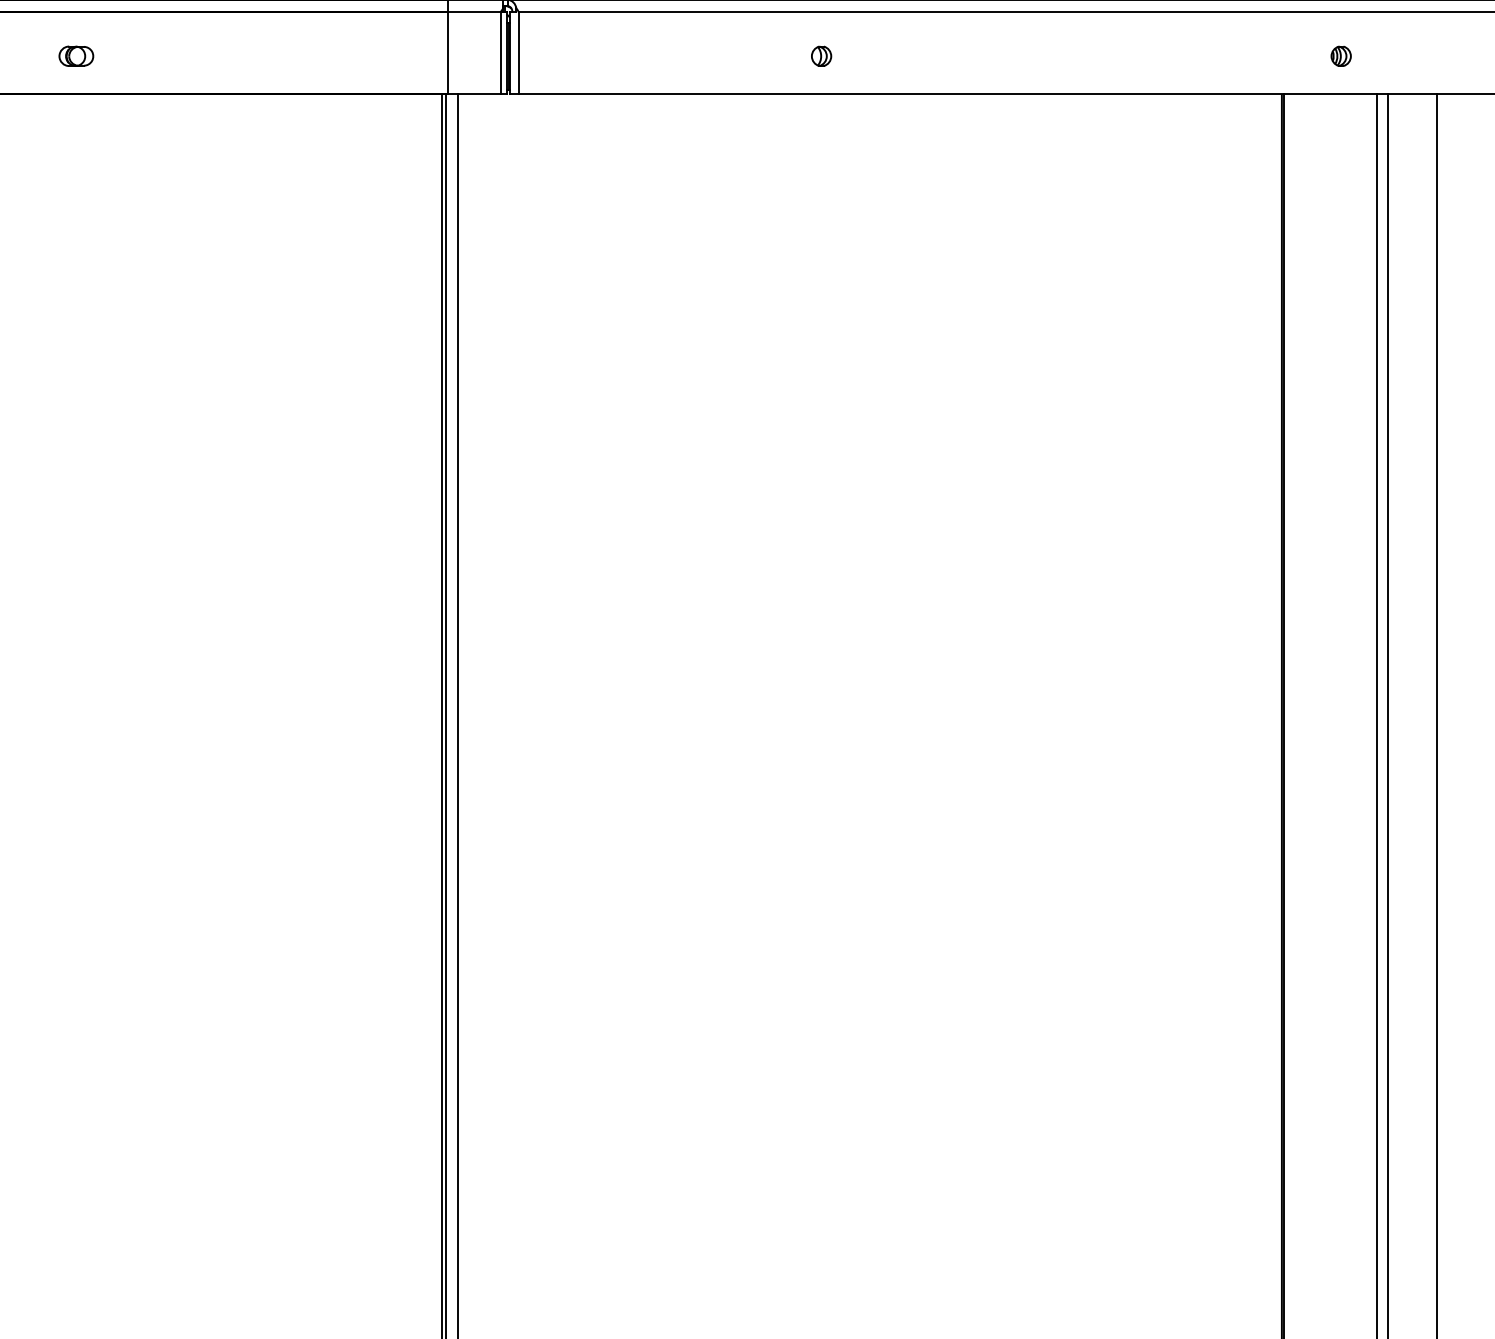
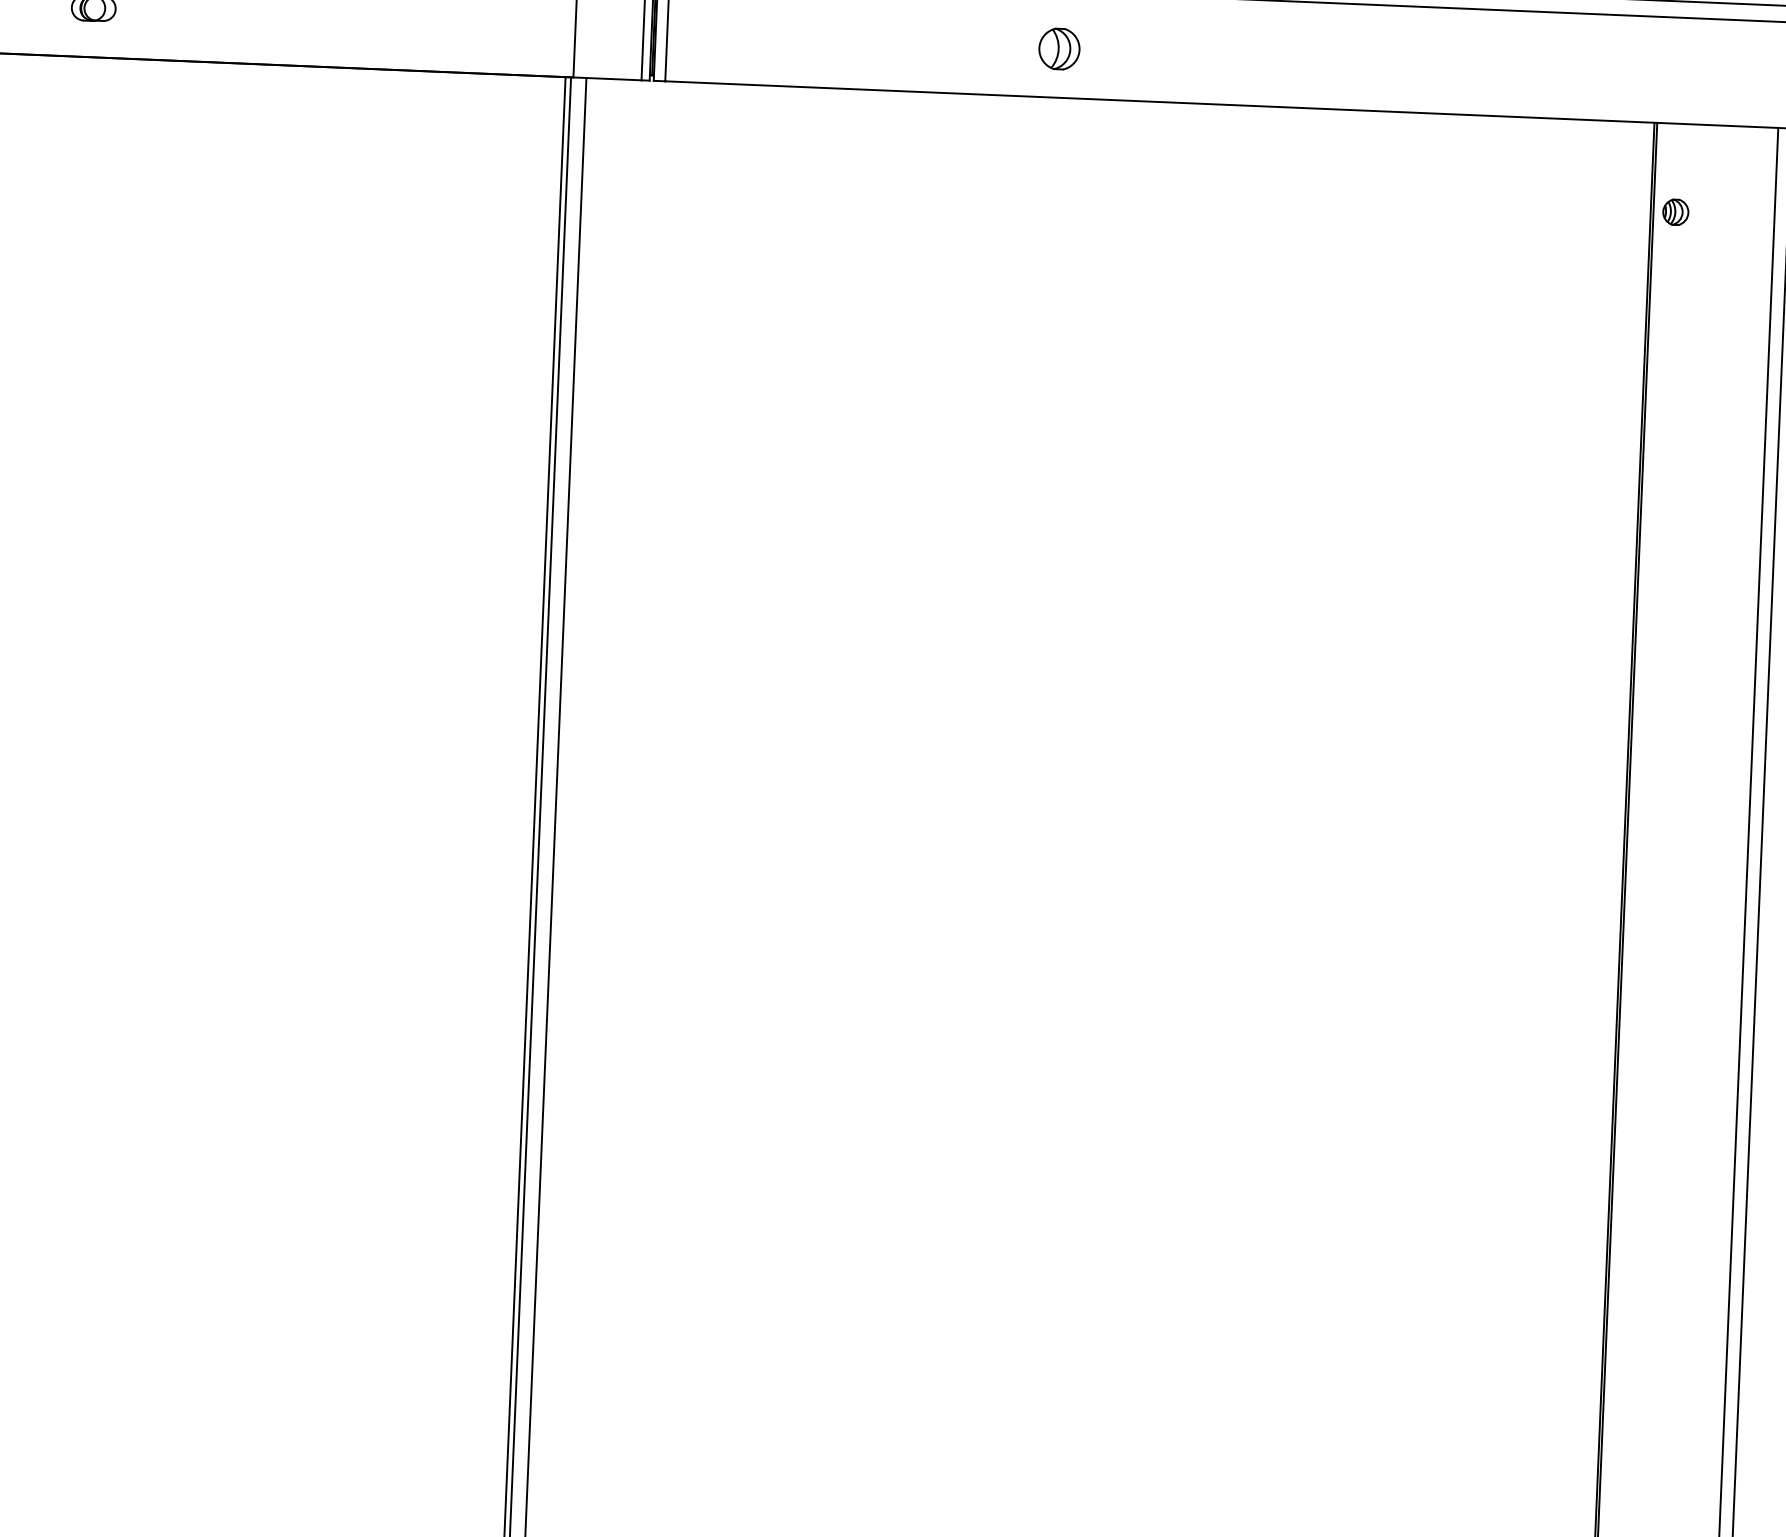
part: (821, 55) -> (1059, 47), size x1.6
part: (1340, 55) -> (1674, 211), moved

